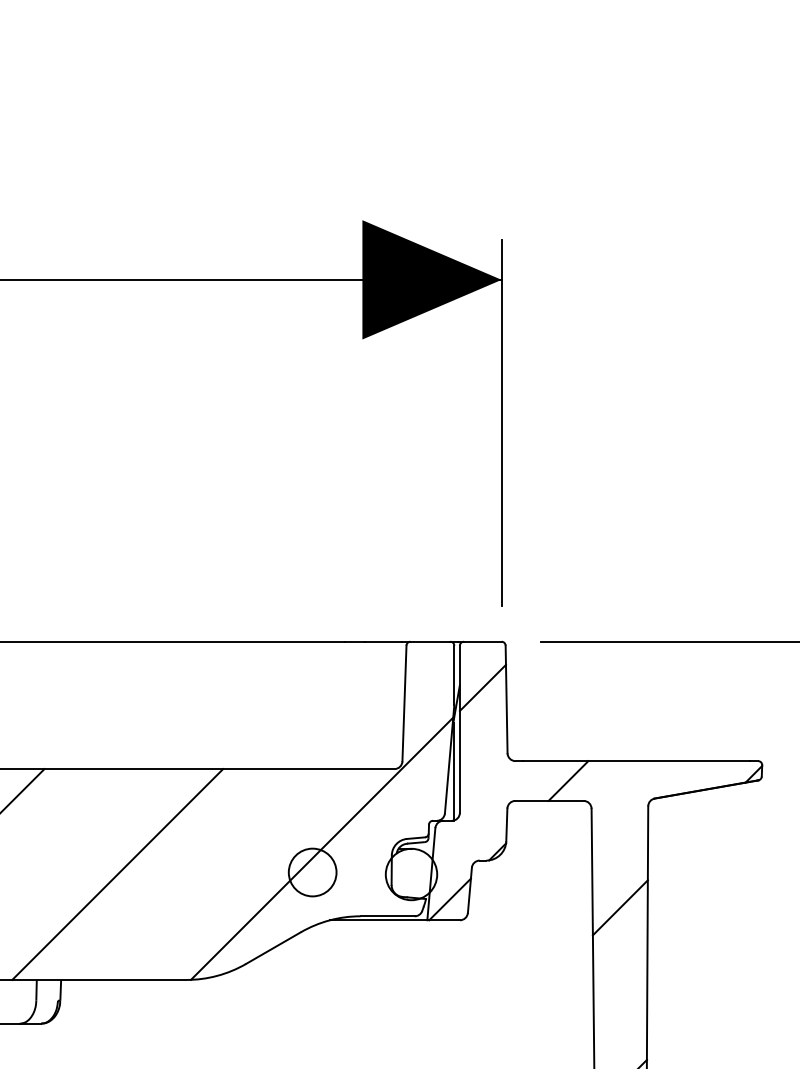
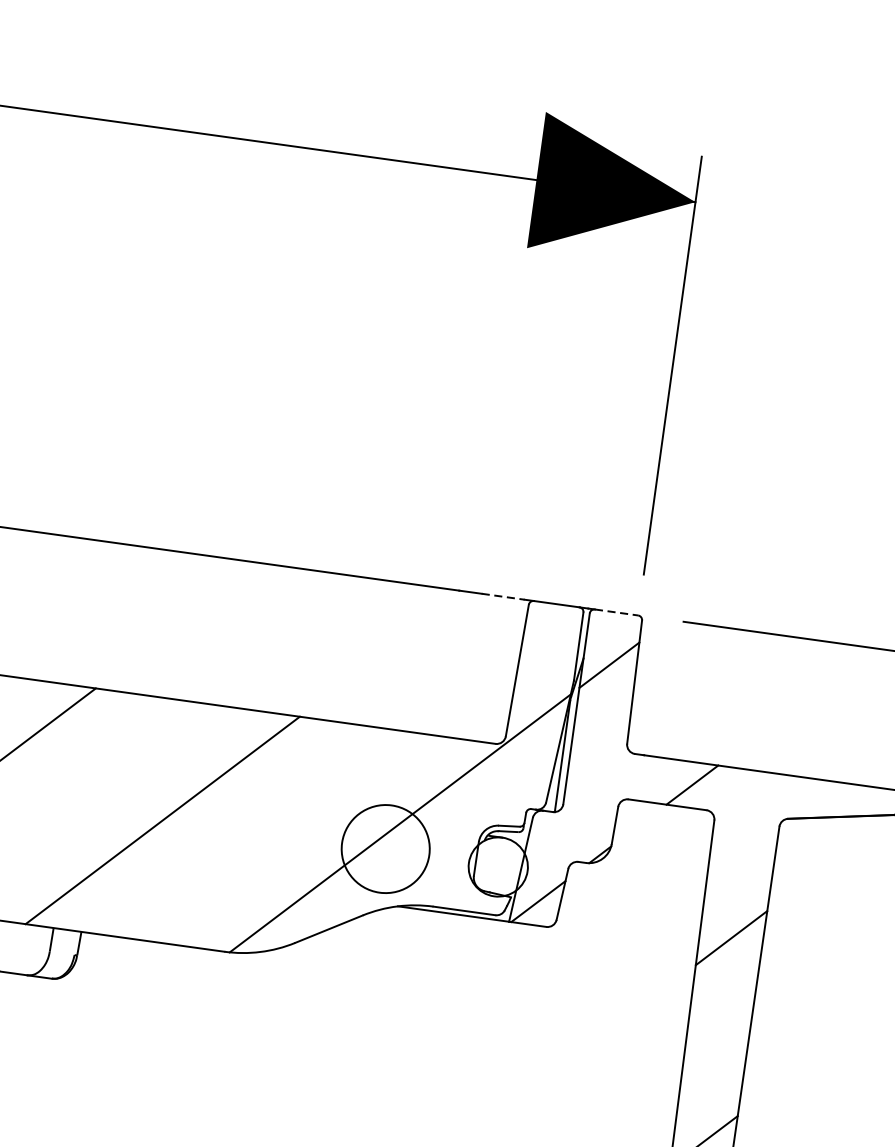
line: (383, 641) -> (503, 596), solid -> dashed
line: (482, 641) -> (616, 612), solid -> dashed
circle: (312, 872) -> (385, 849), size x1.6

